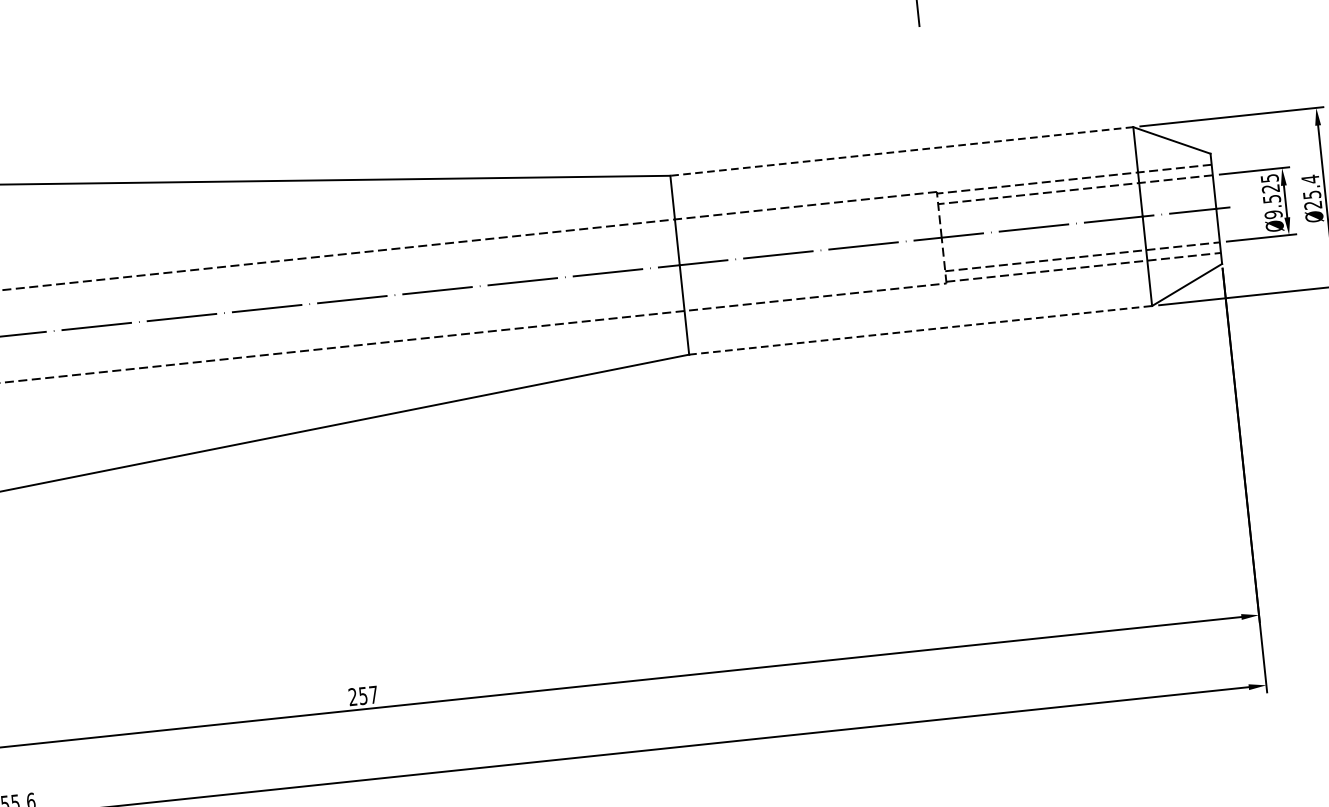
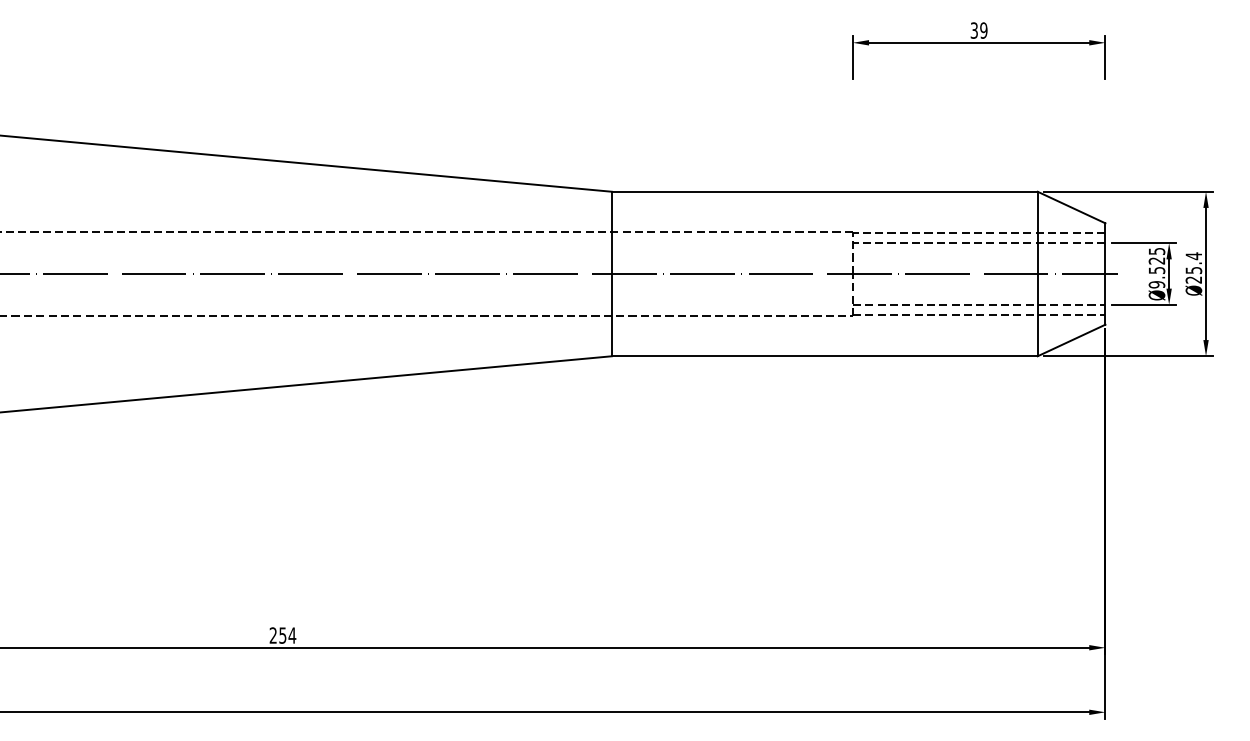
line: (901, 151) -> (824, 191), dashed -> solid
line: (920, 330) -> (824, 356), dashed -> solid
text: (373, 694) -> (292, 635), 257 -> 254

